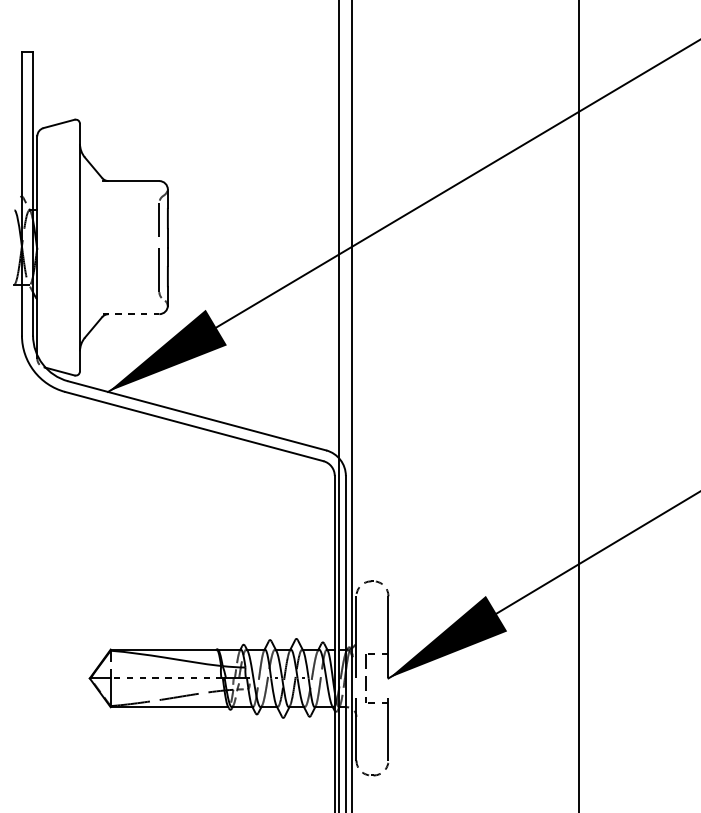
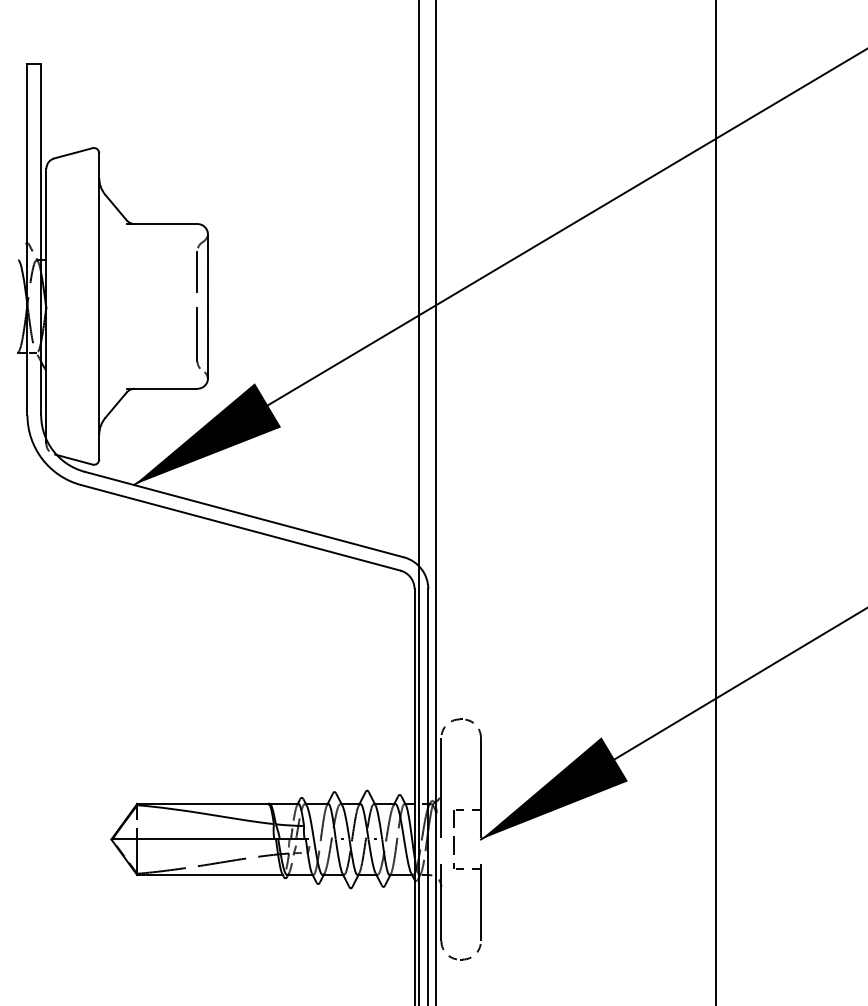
line: (131, 313) -> (162, 388), dashed -> solid
line: (166, 678) -> (206, 839), dashed -> solid

